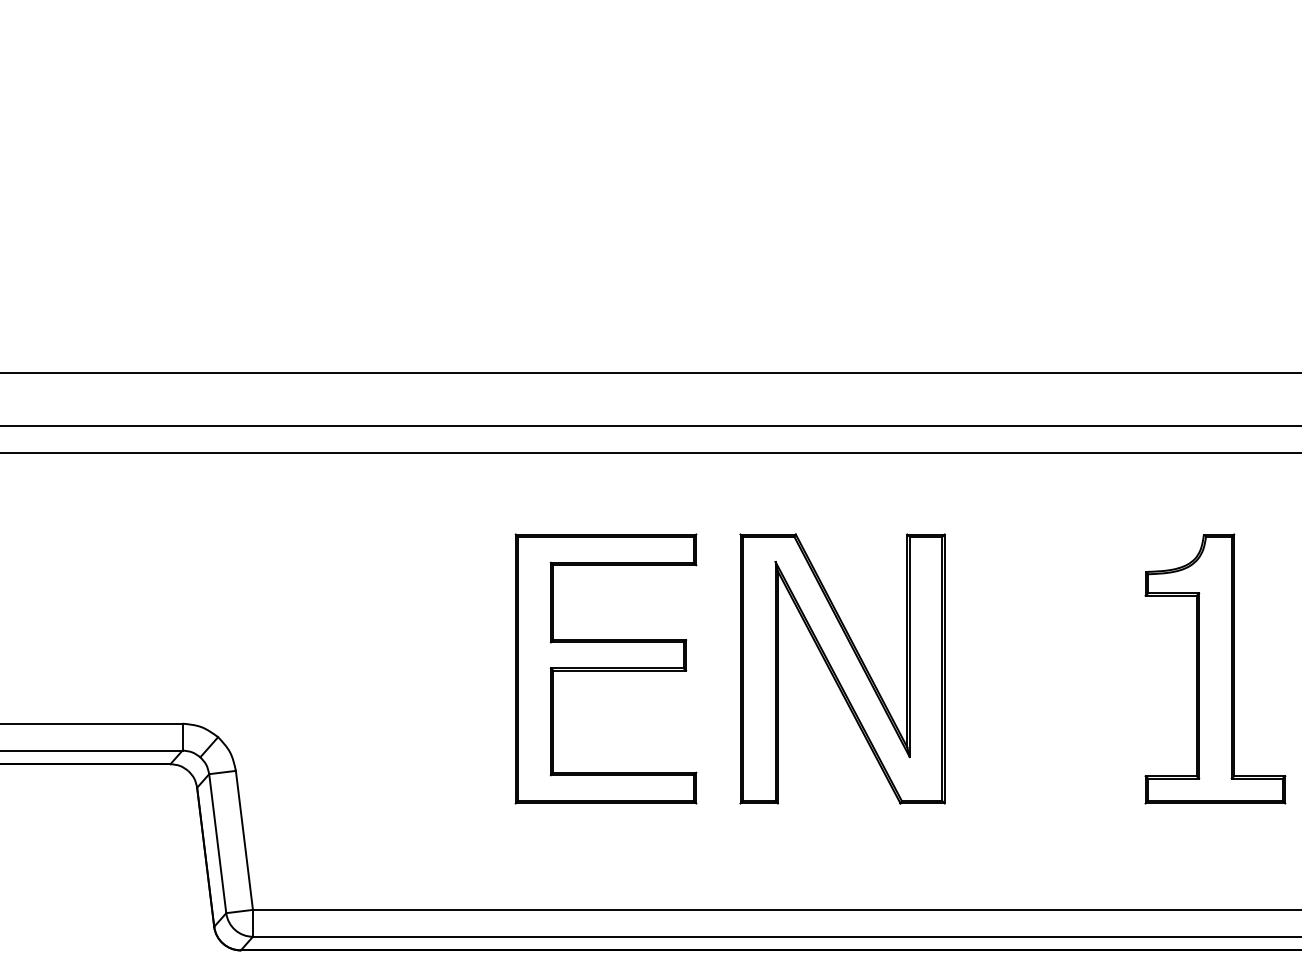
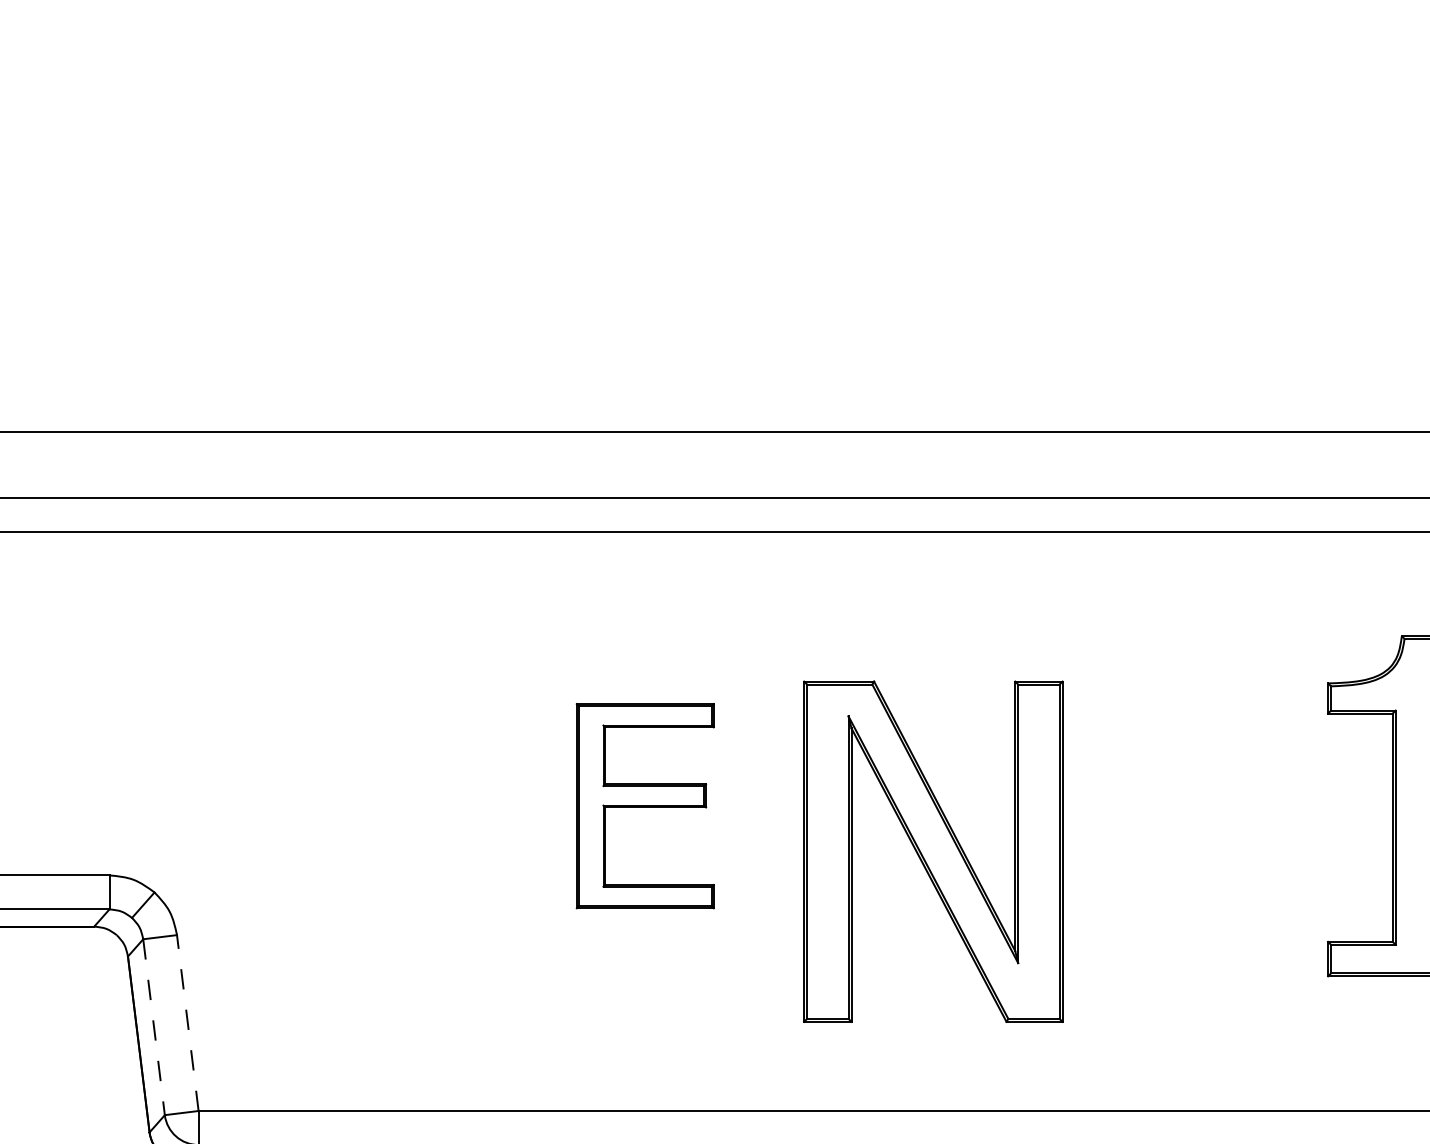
part: (605, 668) -> (644, 805), size x0.6
part: (842, 668) -> (933, 851), moved
line: (244, 839) -> (187, 1021), solid -> dashed
line: (217, 844) -> (153, 1028), solid -> dashed

